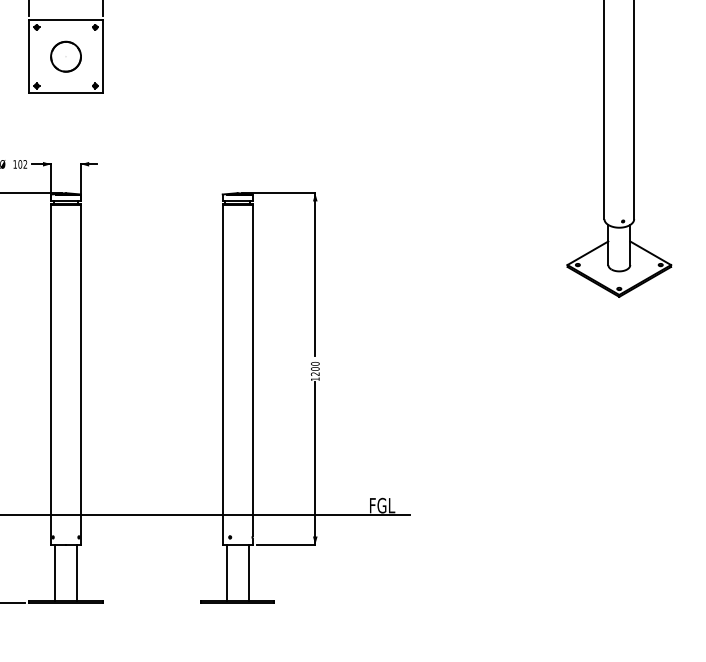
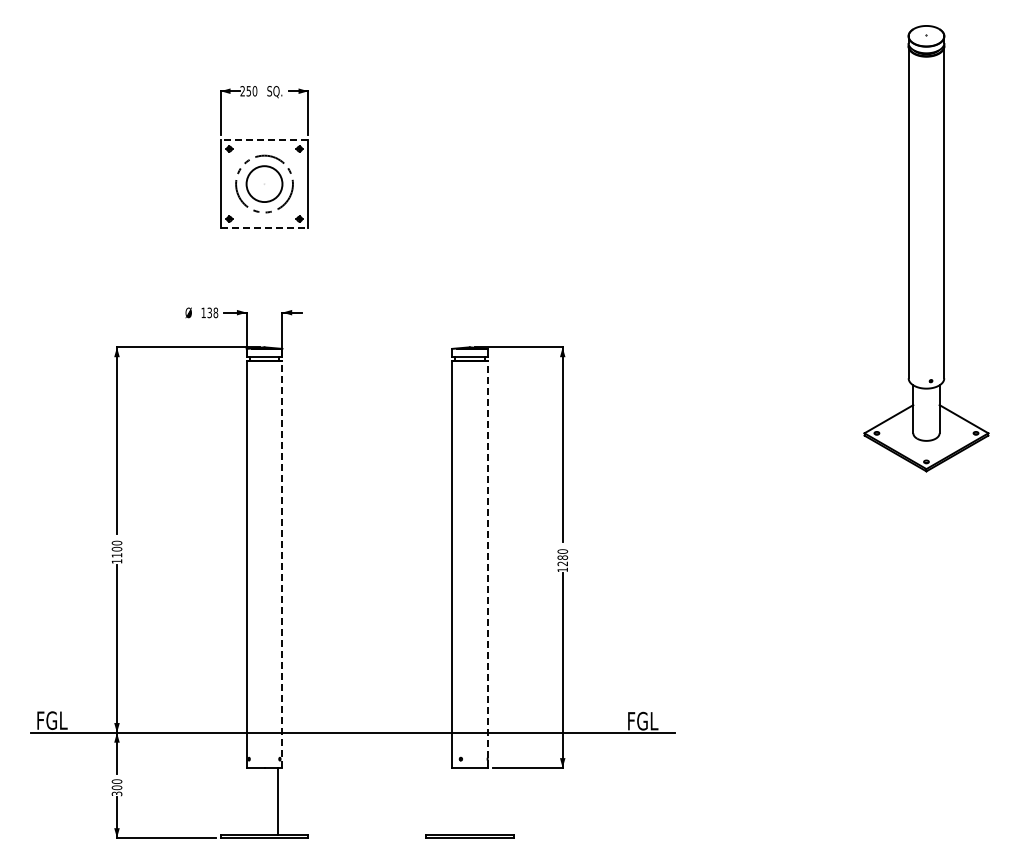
line: (66, 20) -> (264, 140), solid -> dashed
circle: (66, 56) -> (264, 183), size x1.6
line: (66, 93) -> (264, 227), solid -> dashed
text: (22, 164) -> (212, 312), 102 -> 138
text: (315, 368) -> (562, 557), 1200 -> 1280
line: (252, 370) -> (487, 559), solid -> dashed
line: (81, 374) -> (282, 564), solid -> dashed
line: (55, 572) -> (251, 801), removed
line: (226, 572) -> (456, 801), removed
line: (248, 572) -> (482, 801), removed

